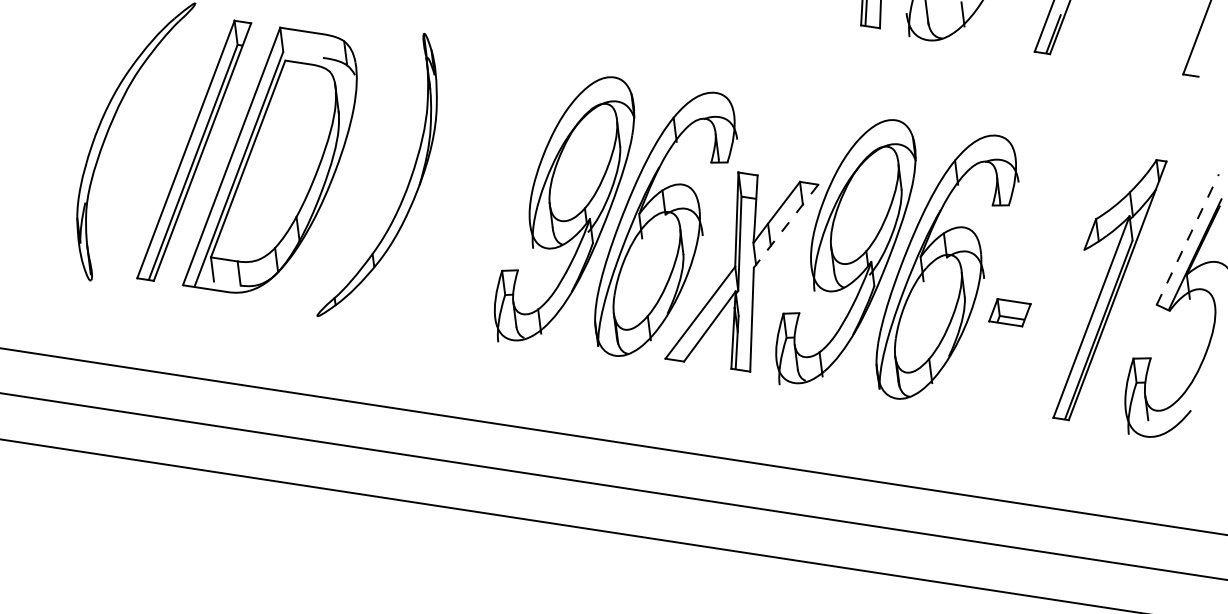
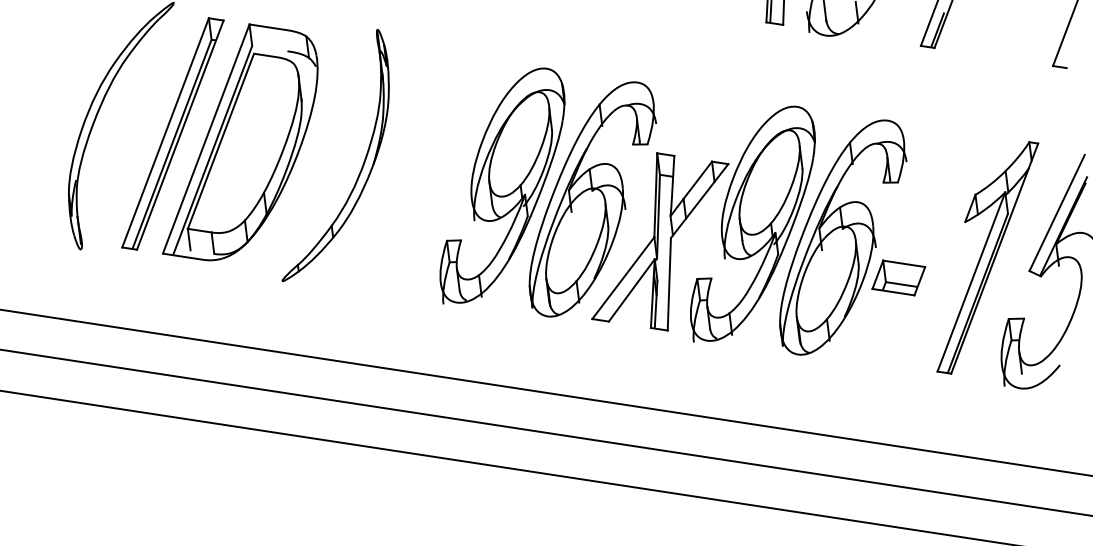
line: (786, 226) -> (700, 201), dashed -> solid
line: (1188, 239) -> (1057, 212), dashed -> solid
part: (1009, 312) -> (898, 277), size x1.43

